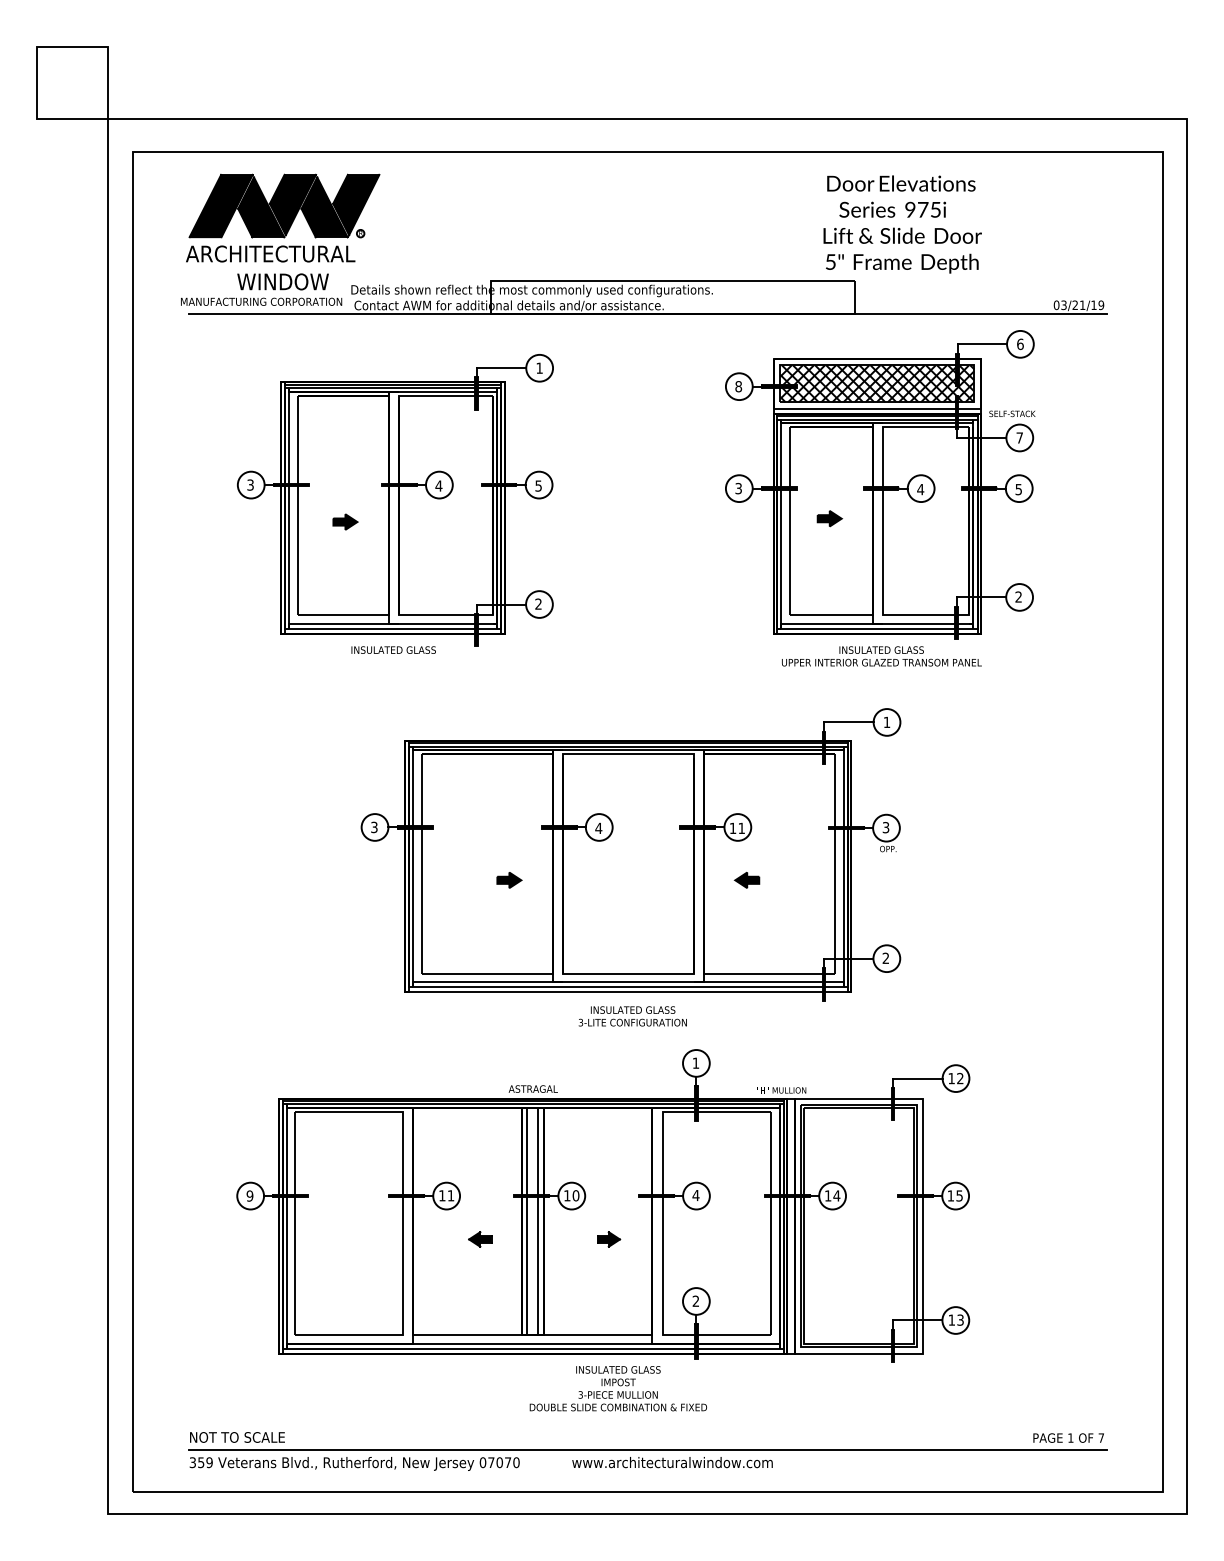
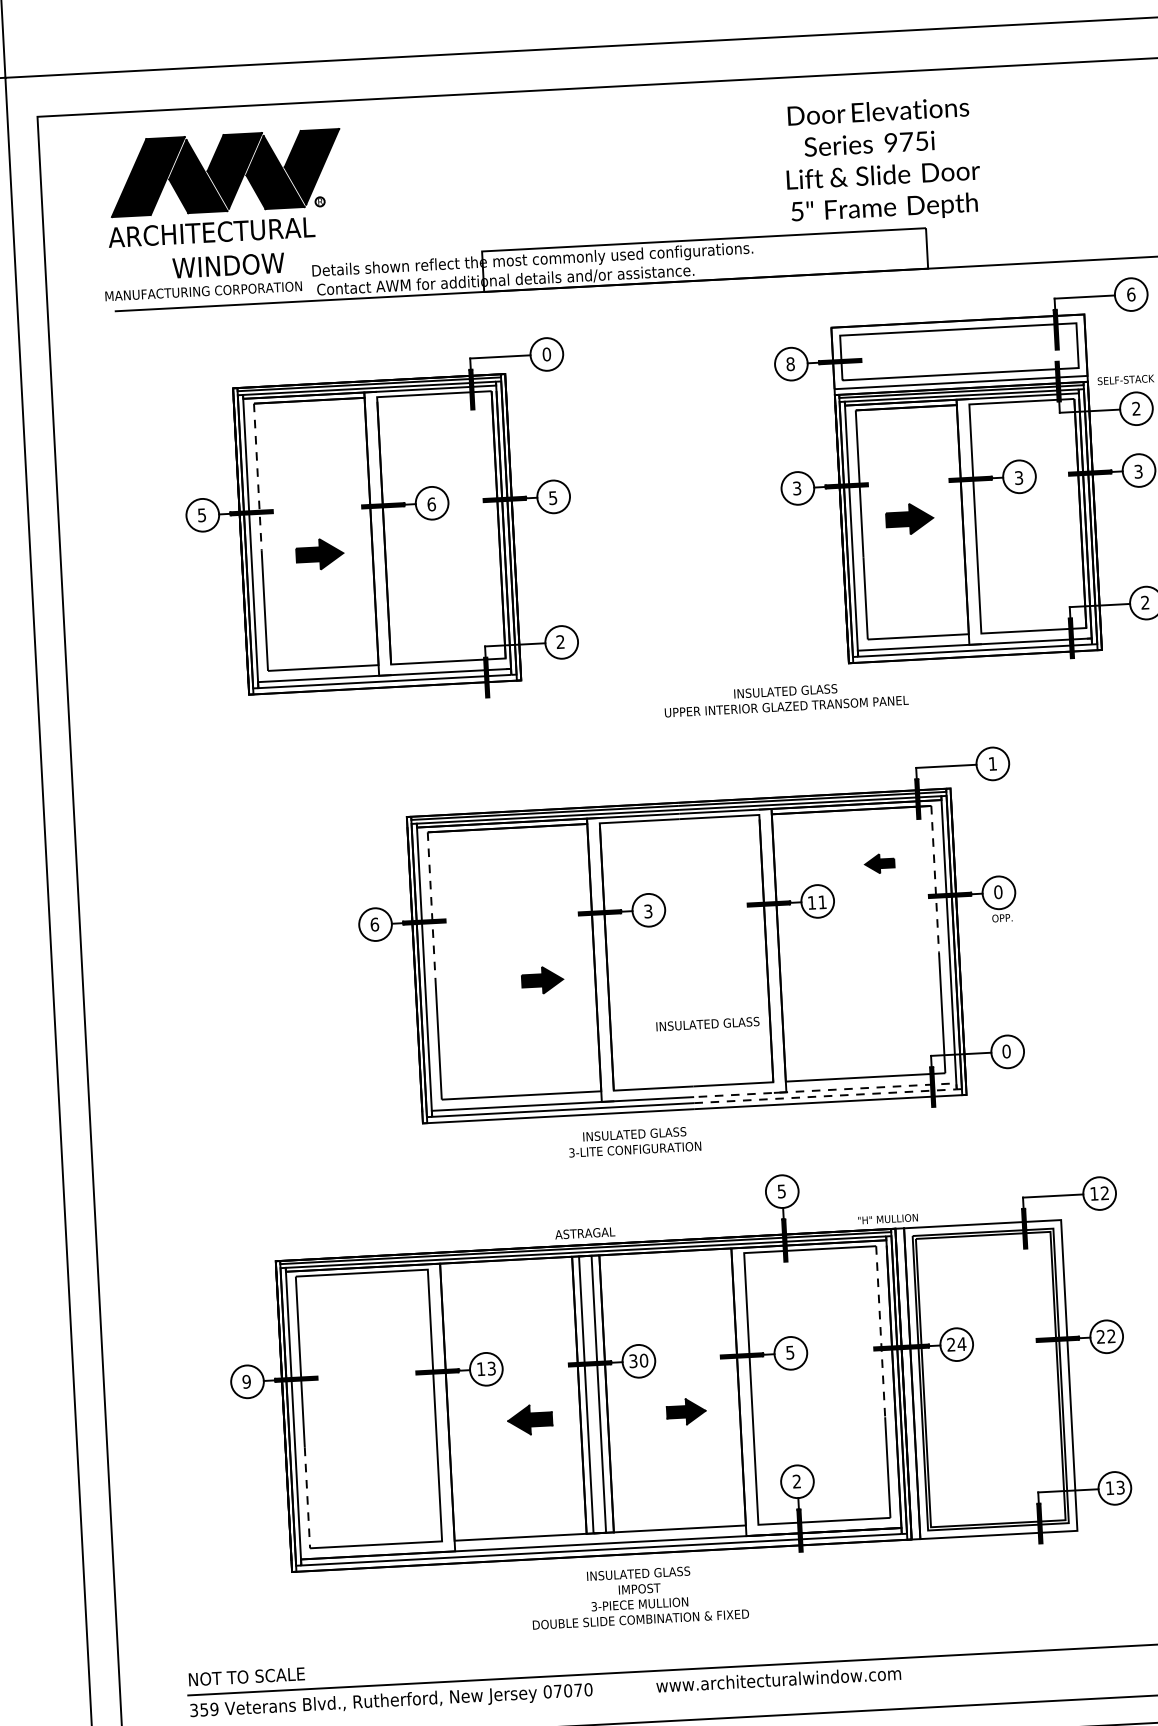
text: (902, 224) -> (882, 161), moved
text: (539, 367) -> (546, 353), 1 -> 0
hatch: (877, 383) -> (959, 351), removed
text: (1019, 437) -> (1136, 408), 7 -> 2
line: (297, 456) -> (257, 477), solid -> dashed
text: (250, 484) -> (201, 514), 3 -> 5
text: (438, 485) -> (431, 503), 4 -> 6
text: (1018, 488) -> (1138, 470), 5 -> 3
text: (920, 489) -> (1018, 477), 4 -> 3
part: (829, 518) -> (909, 519), size x1.6
part: (345, 521) -> (320, 553), size x1.6
text: (393, 649) -> (707, 1023), moved
text: (881, 656) -> (785, 699), moved
line: (421, 814) -> (431, 905), solid -> dashed
line: (834, 814) -> (934, 879), solid -> dashed
text: (374, 827) -> (374, 924), 3 -> 6
text: (885, 827) -> (997, 892), 3 -> 0
text: (598, 828) -> (647, 911), 4 -> 3
part: (746, 879) -> (878, 862), moved
part: (509, 880) -> (542, 980), size x1.4
text: (885, 957) -> (1005, 1050), 2 -> 0
line: (843, 984) -> (956, 1086), solid -> dashed
text: (632, 1016) -> (634, 1142), moved
text: (695, 1062) -> (781, 1190), 1 -> 5
line: (770, 1182) -> (880, 1332), solid -> dashed
text: (450, 1195) -> (491, 1368), 11 -> 13
text: (567, 1195) -> (633, 1360), 10 -> 30
text: (695, 1195) -> (789, 1352), 4 -> 5
text: (827, 1195) -> (950, 1344), 14 -> 24
text: (954, 1195) -> (1105, 1336), 15 -> 22
part: (480, 1239) -> (530, 1420), size x1.6
part: (609, 1239) -> (687, 1411), size x1.4
line: (294, 1294) -> (307, 1498), solid -> dashed
text: (617, 1388) -> (638, 1596), moved

